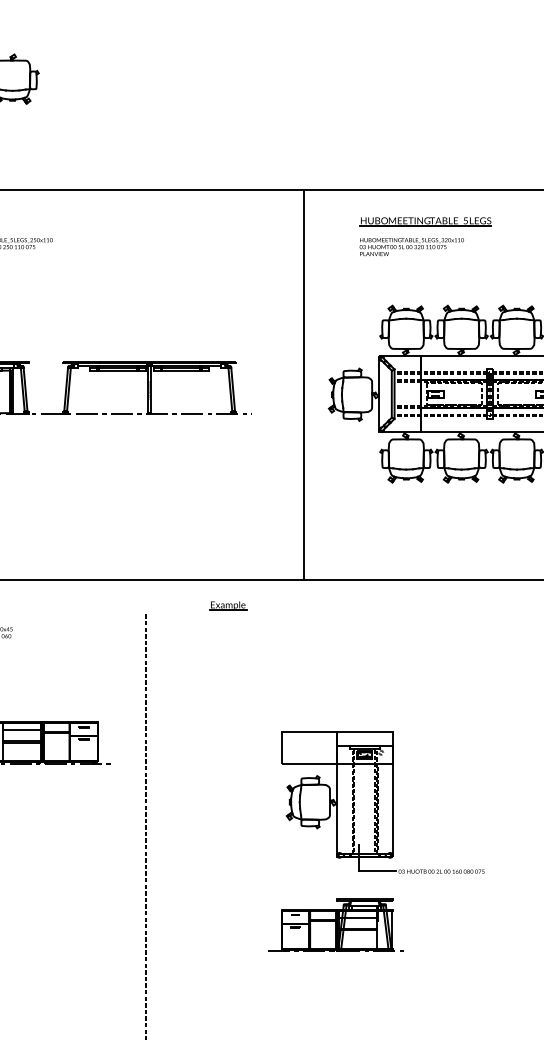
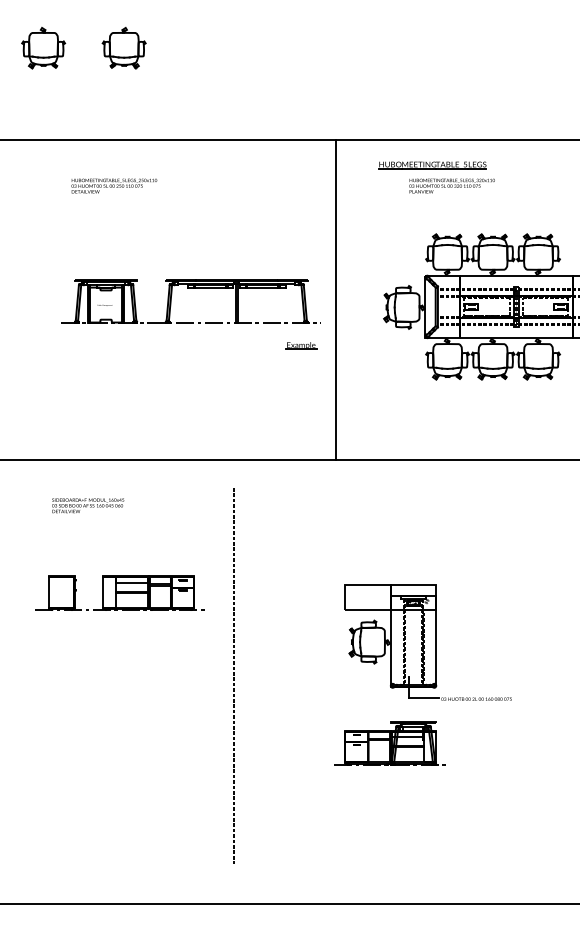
part: (425, 222) -> (432, 165), moved
line: (303, 385) -> (335, 299), moved
part: (228, 605) -> (301, 345), moved

